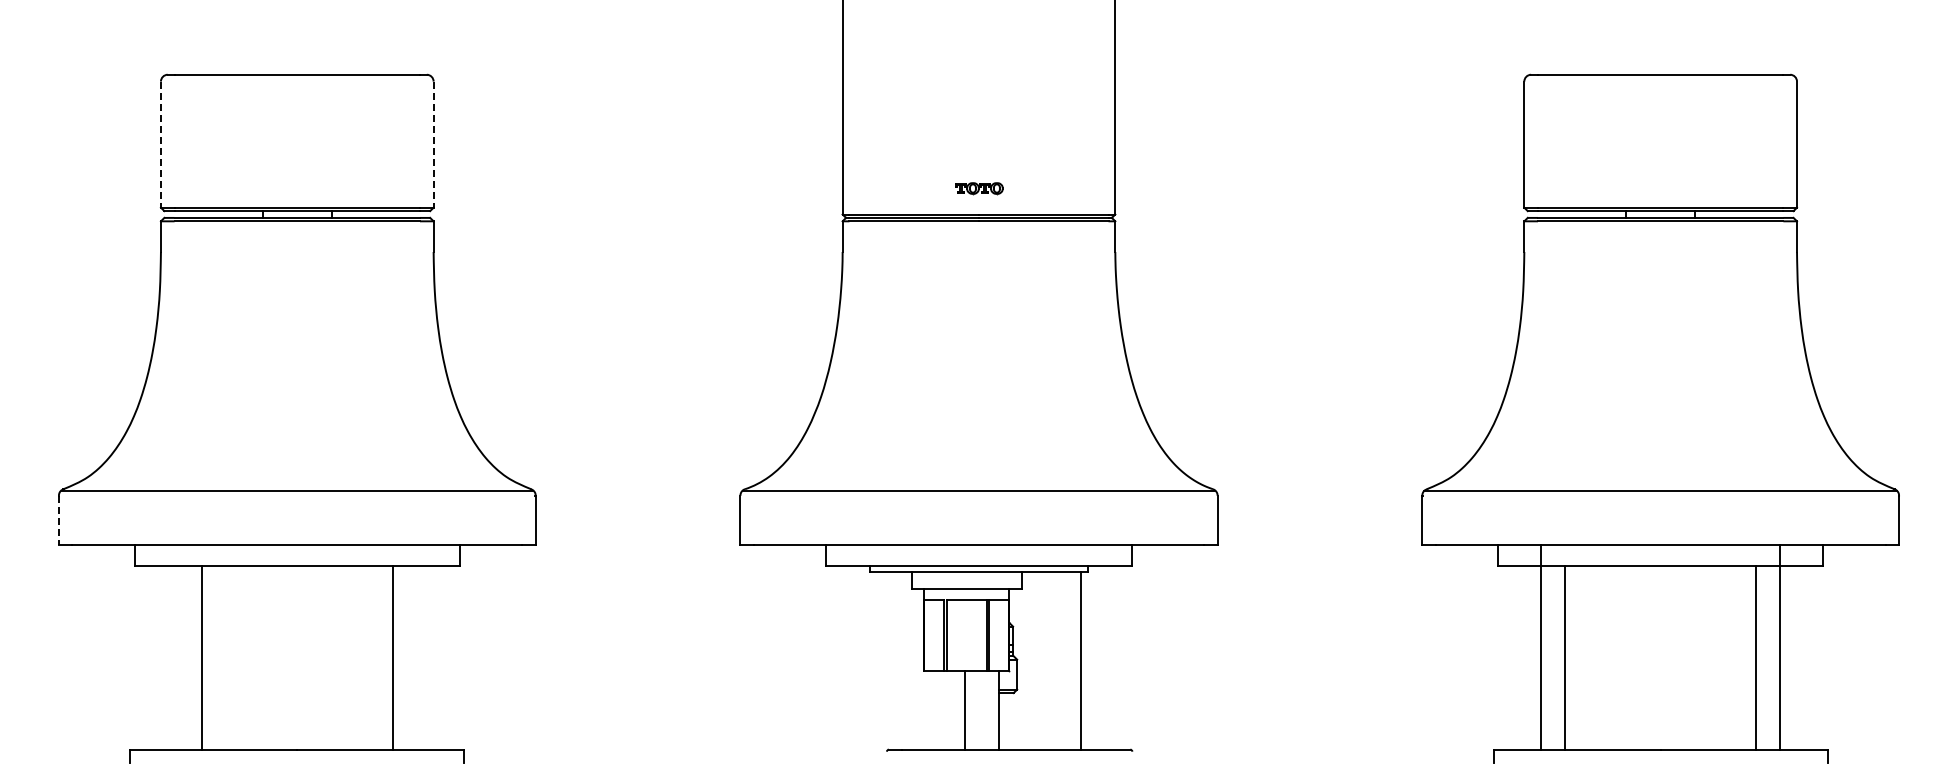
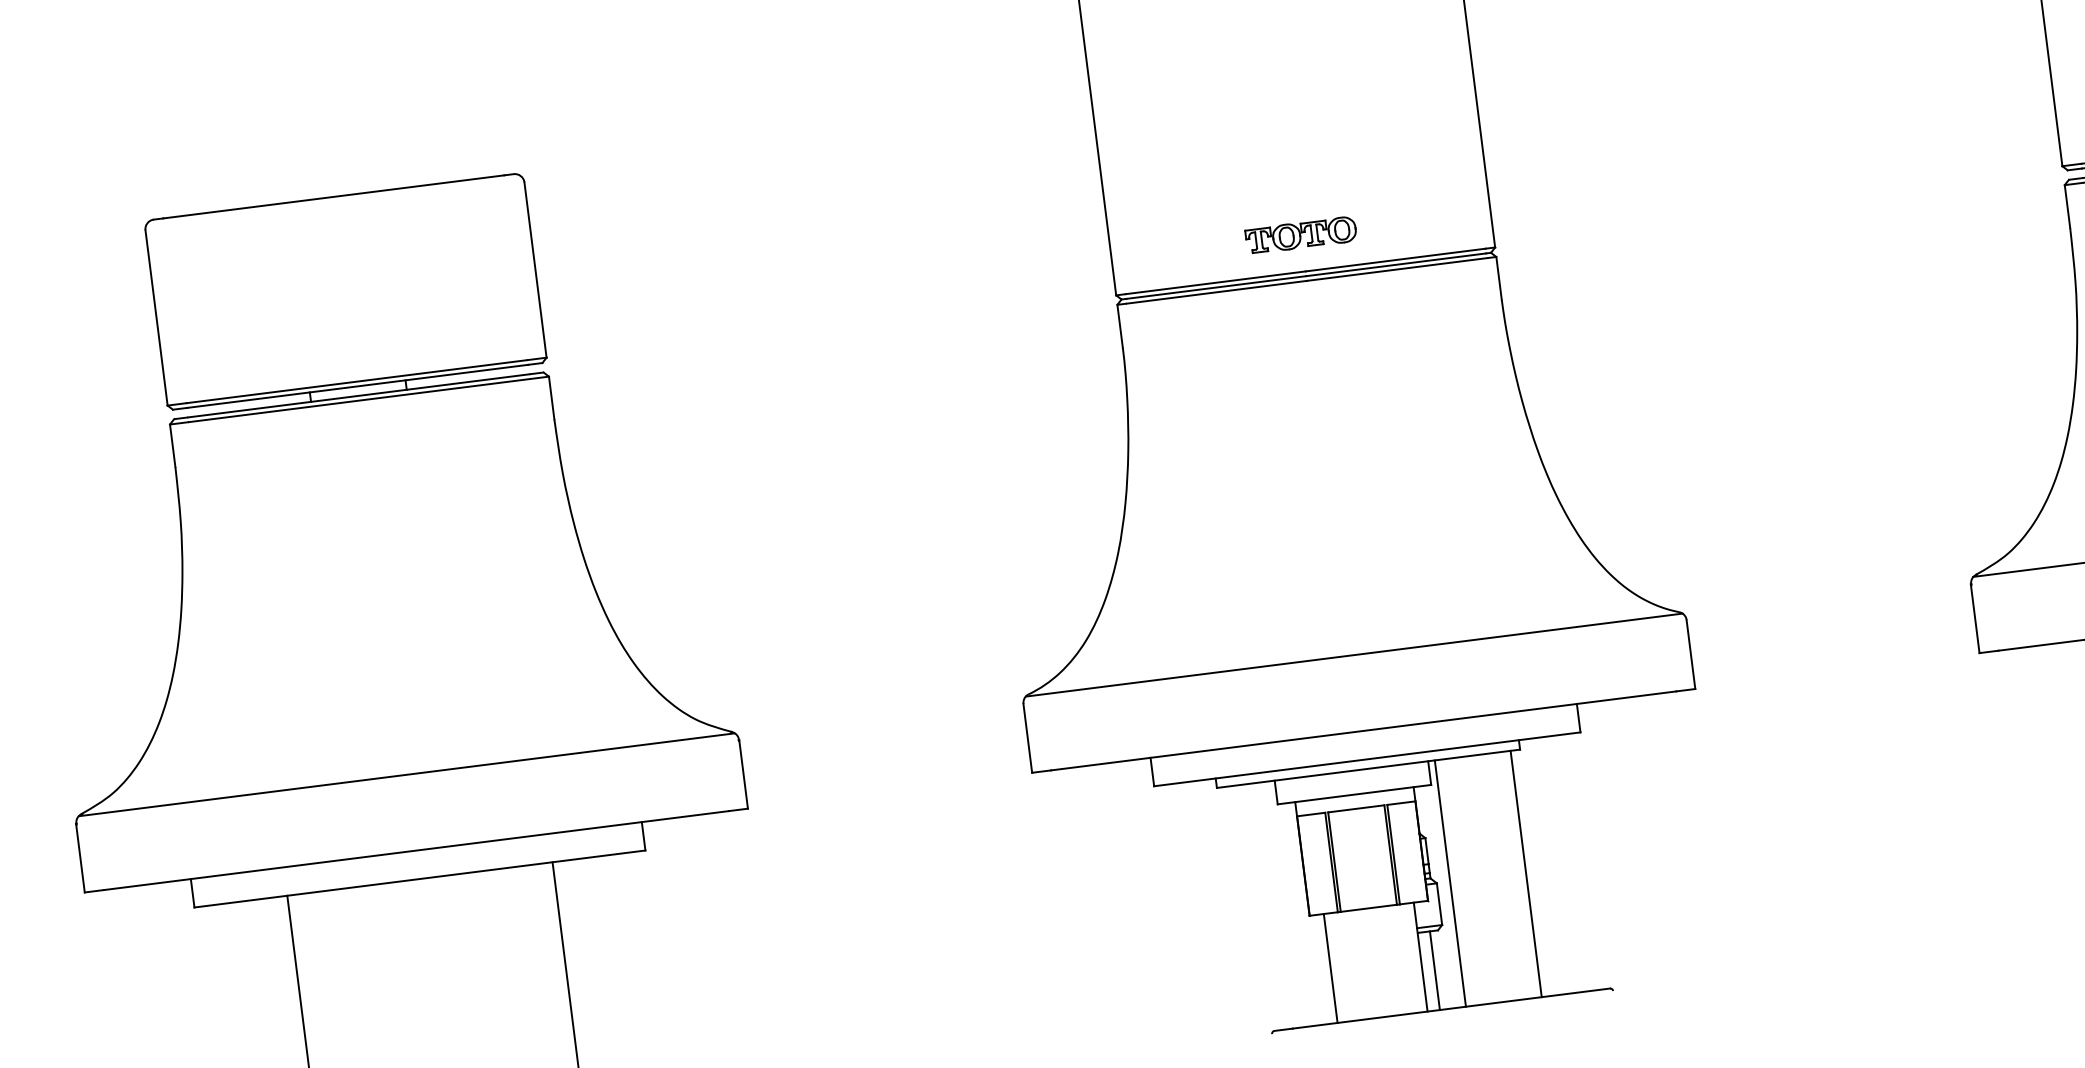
line: (160, 145) -> (156, 319), dashed -> solid
line: (433, 145) -> (535, 271), dashed -> solid
part: (979, 188) -> (1301, 235), size x1.67
line: (58, 520) -> (80, 858), dashed -> solid
line: (1026, 660) -> (1450, 882), added
line: (965, 710) -> (1330, 968), moved
line: (1007, 721) -> (1434, 971), added

